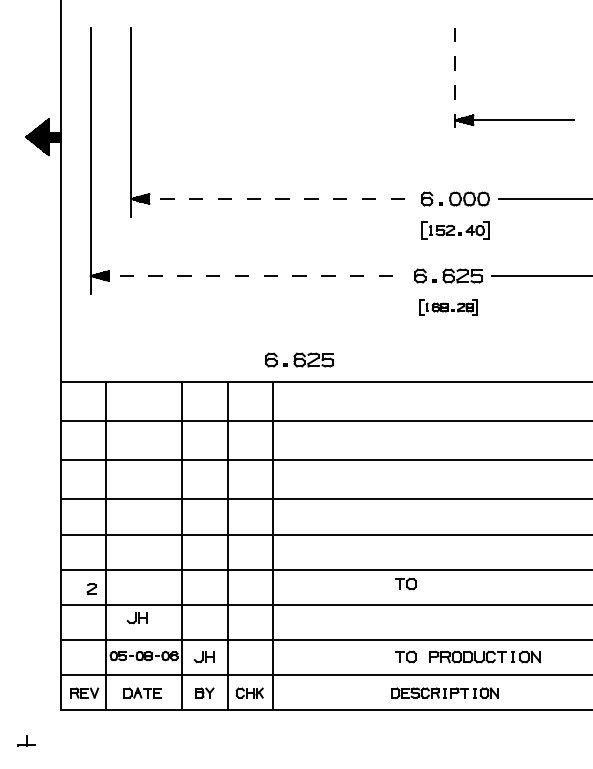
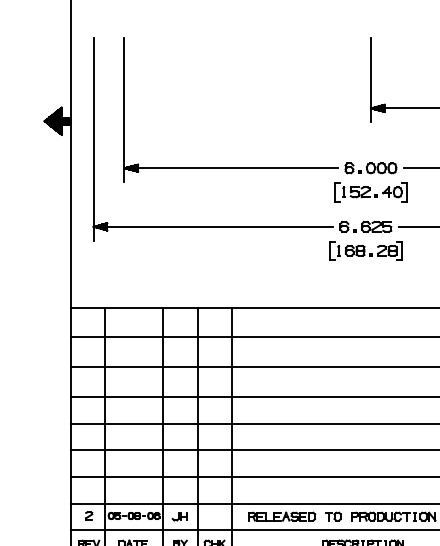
line: (455, 83) -> (371, 80), dashed -> solid
line: (272, 198) -> (231, 167), dashed -> solid
part: (455, 230) -> (371, 192), size x1.43
line: (248, 276) -> (213, 227), dashed -> solid
part: (448, 307) -> (365, 250), size x1.67
part: (299, 359) -> (252, 290), removed
part: (405, 583) -> (333, 460), removed
part: (91, 589) -> (88, 516), moved
part: (136, 618) -> (128, 487), removed
part: (338, 656) -> (282, 516), added

